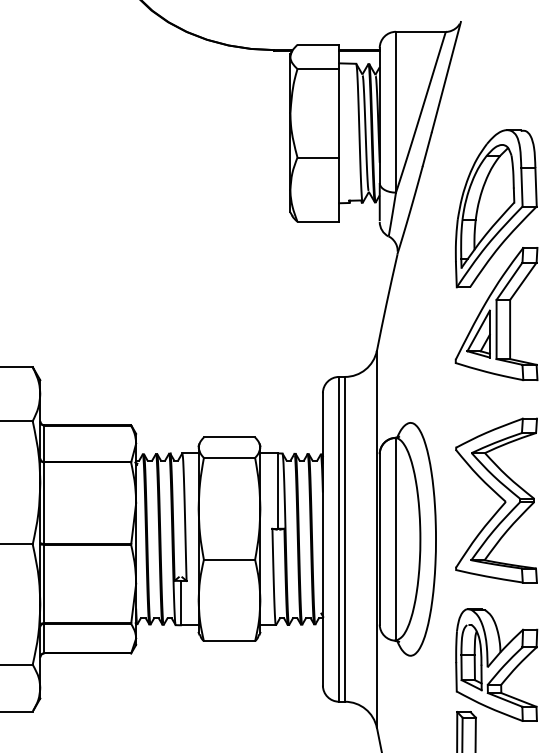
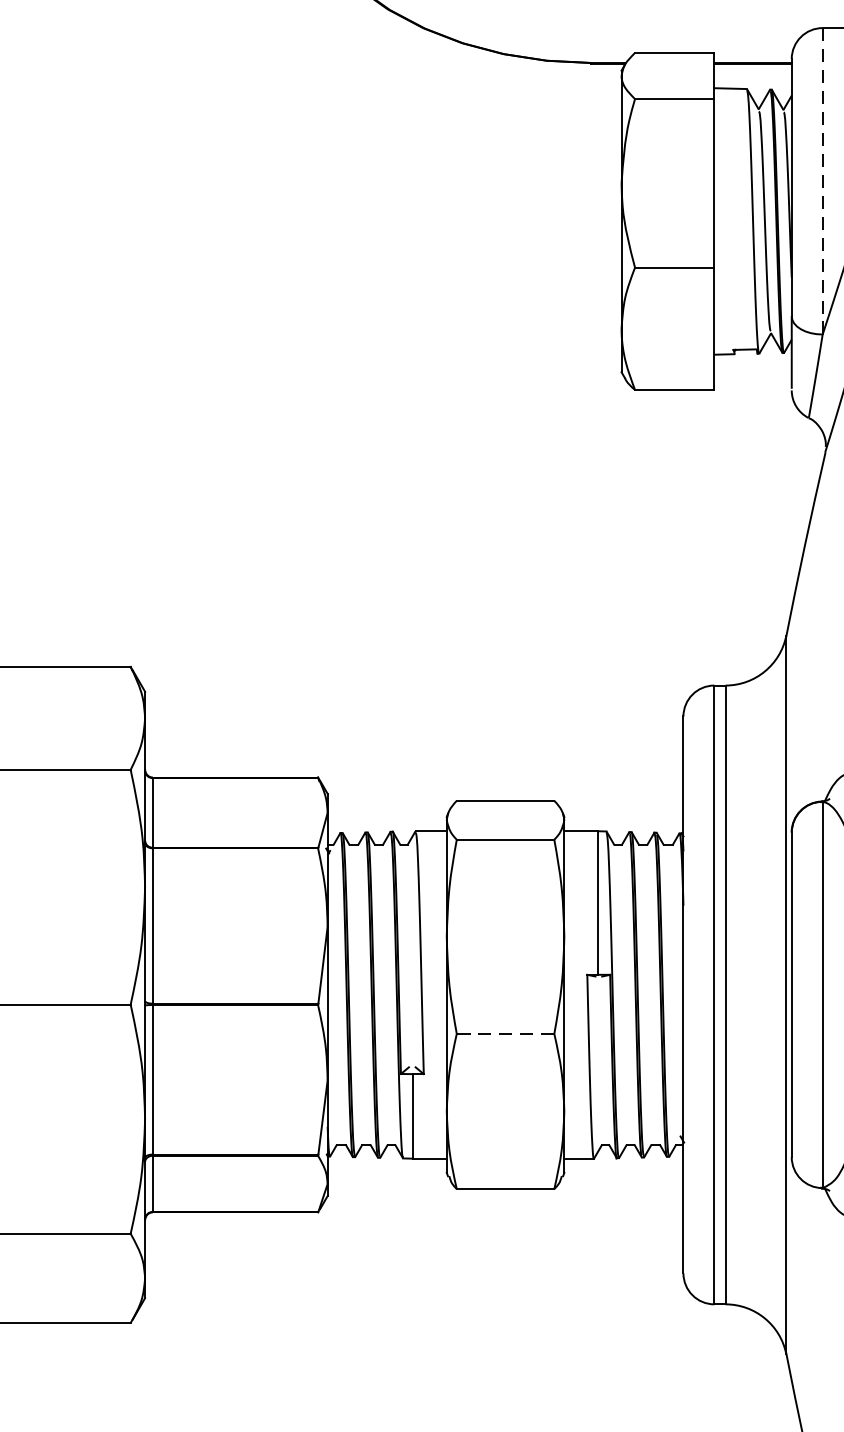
line: (395, 112) -> (821, 181), solid -> dashed
line: (229, 559) -> (505, 1033), solid -> dashed

